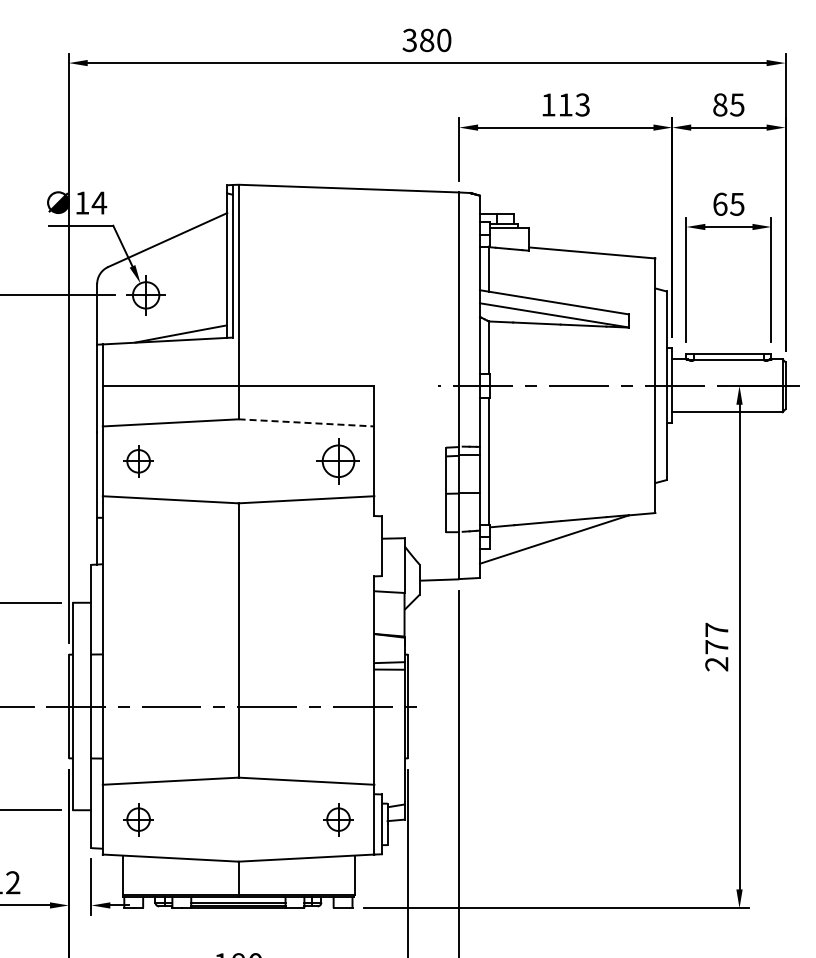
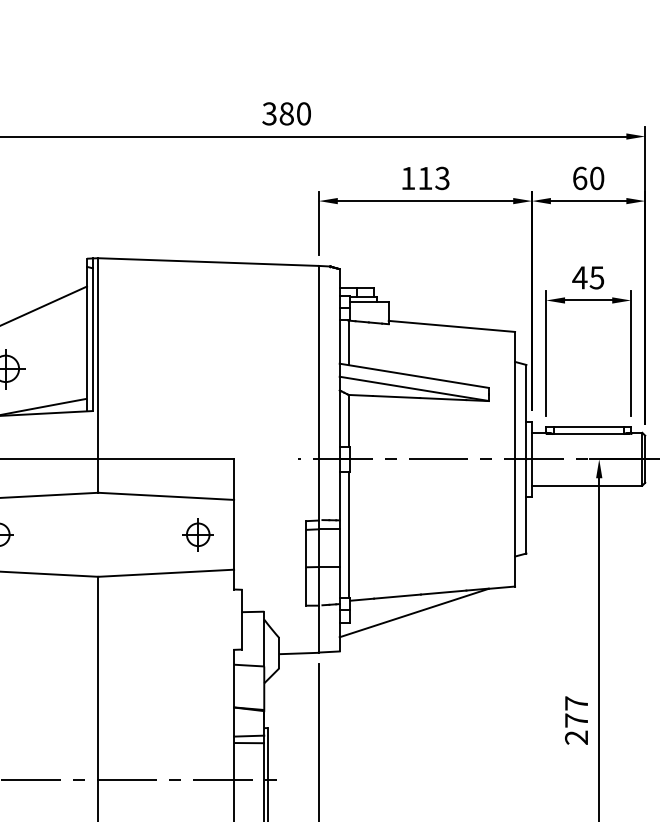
text: (728, 104) -> (588, 177), 85 -> 60
text: (719, 203) -> (579, 276), 65 -> 45
line: (306, 422) -> (166, 495), dashed -> solid
part: (338, 461) -> (198, 534), size x0.71

